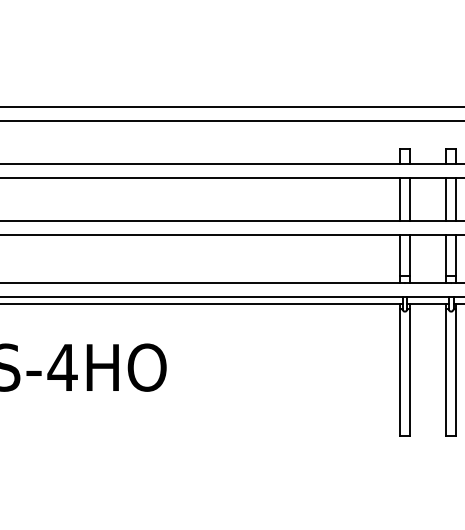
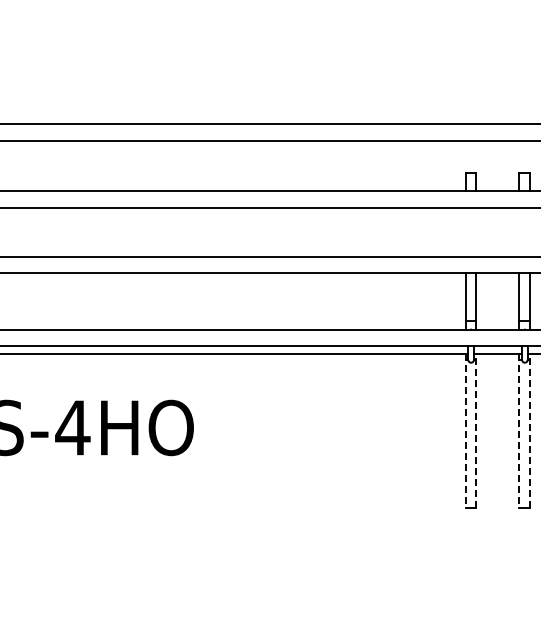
line: (400, 199) -> (465, 232), removed
line: (409, 199) -> (476, 232), removed
line: (446, 199) -> (519, 232), removed
line: (455, 199) -> (530, 232), removed
line: (400, 369) -> (465, 430), solid -> dashed
line: (409, 369) -> (476, 430), solid -> dashed
line: (446, 369) -> (519, 430), solid -> dashed
line: (455, 369) -> (530, 430), solid -> dashed

